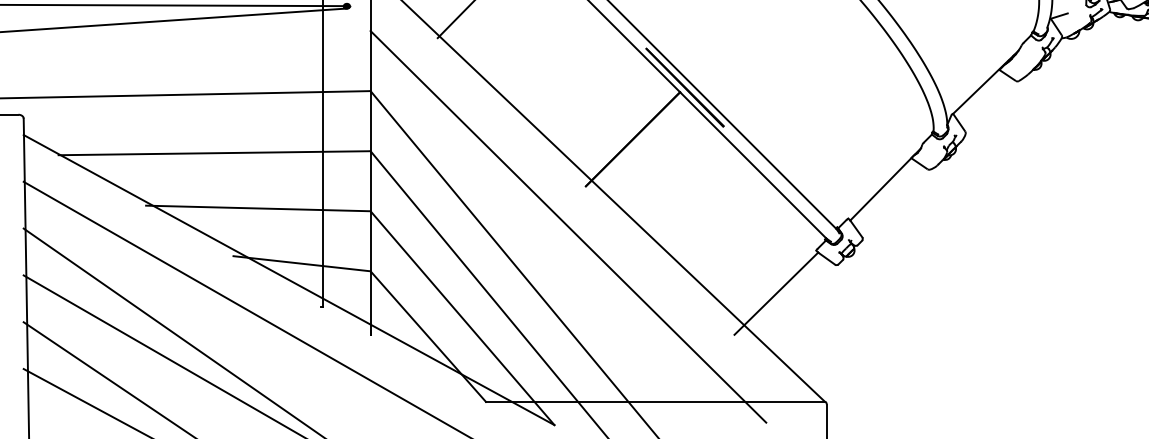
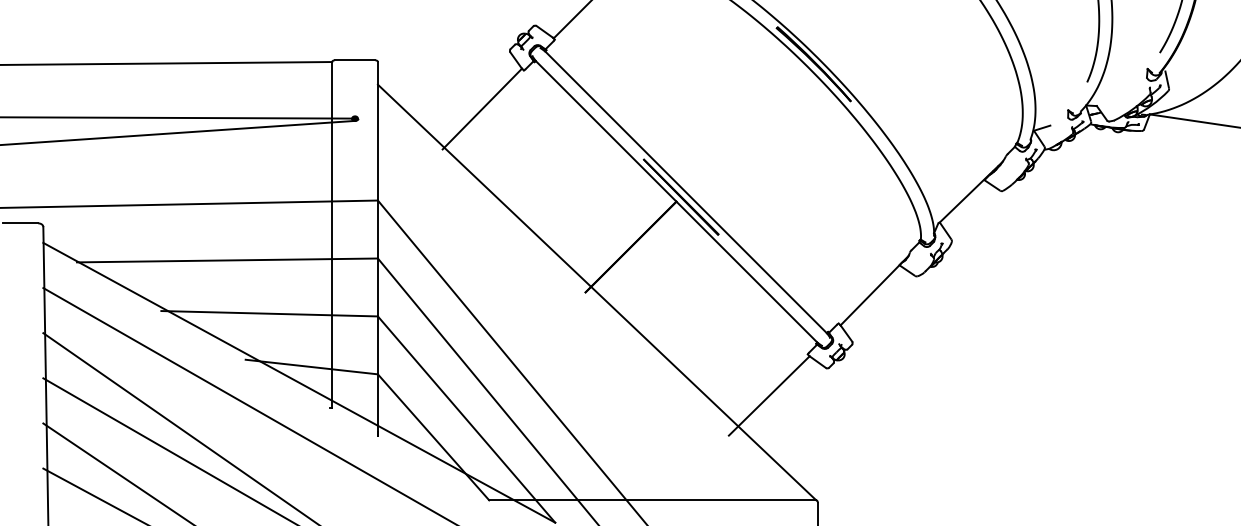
line: (568, 226) -> (568, 331), removed

